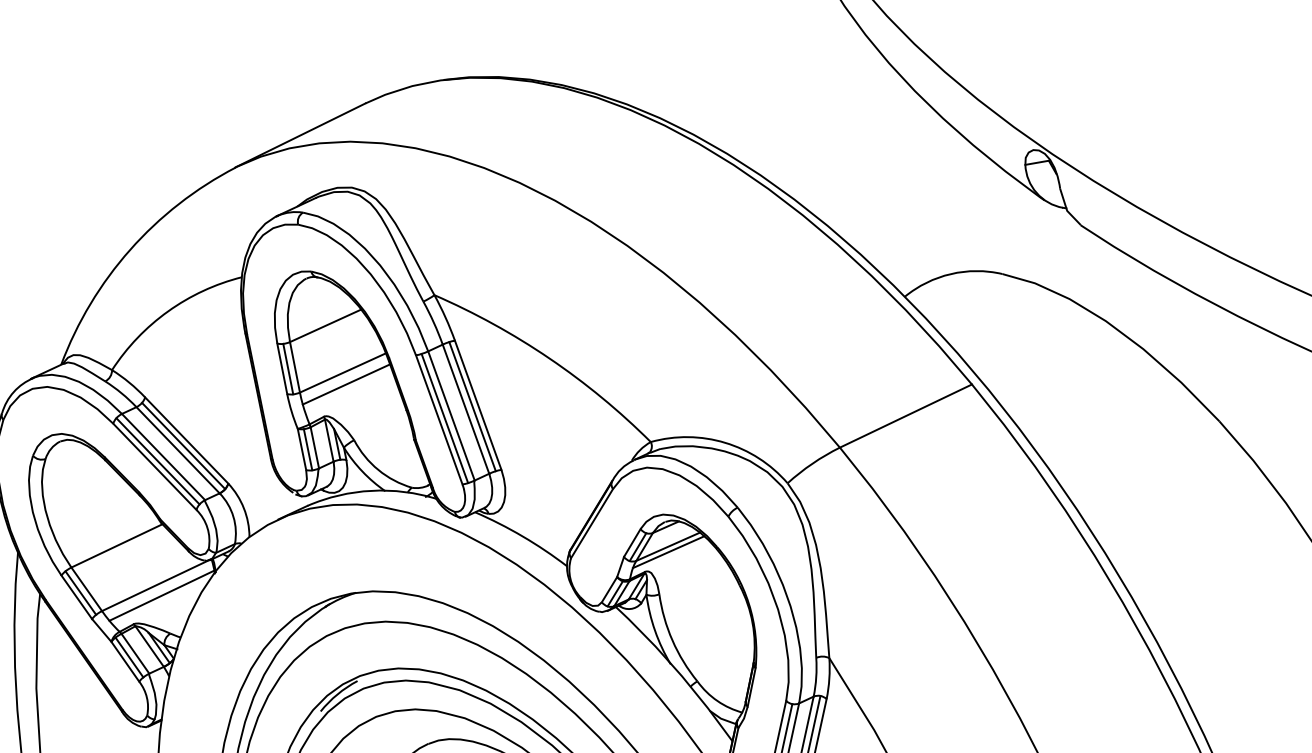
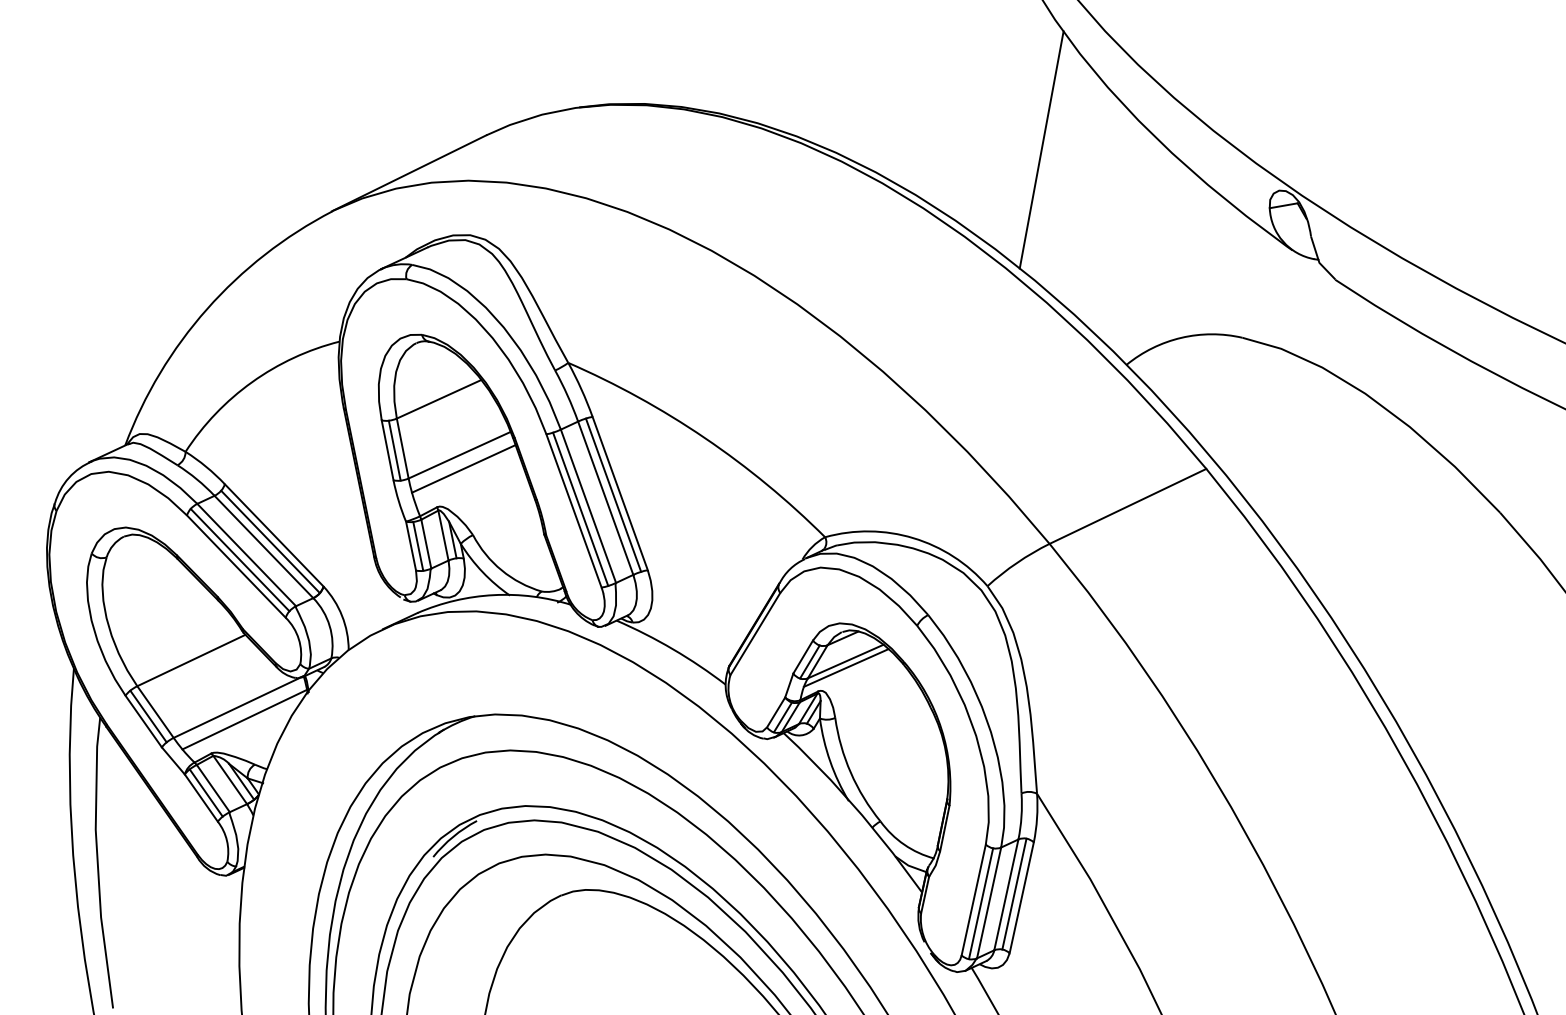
line: (833, 115) -> (1041, 149), added

